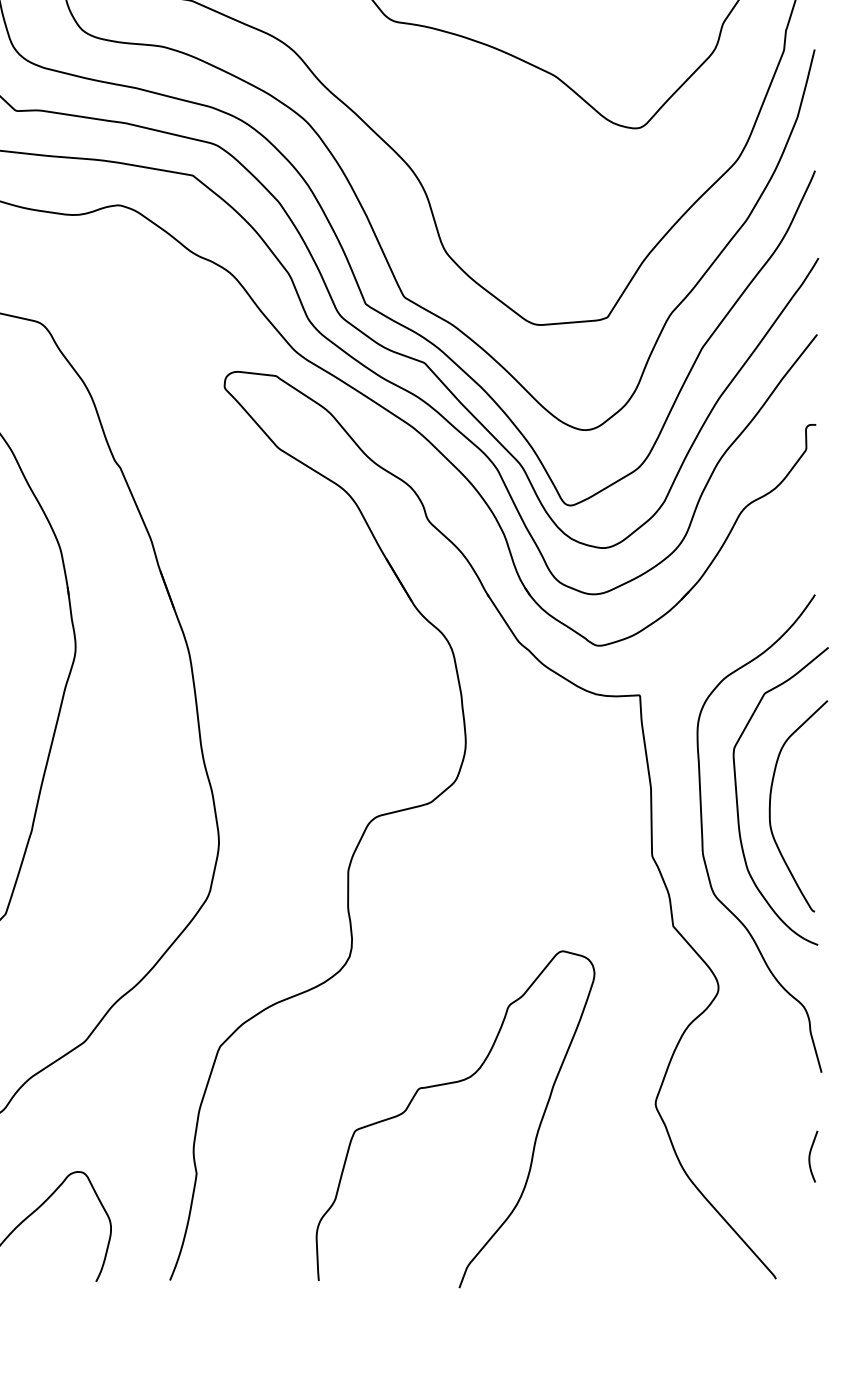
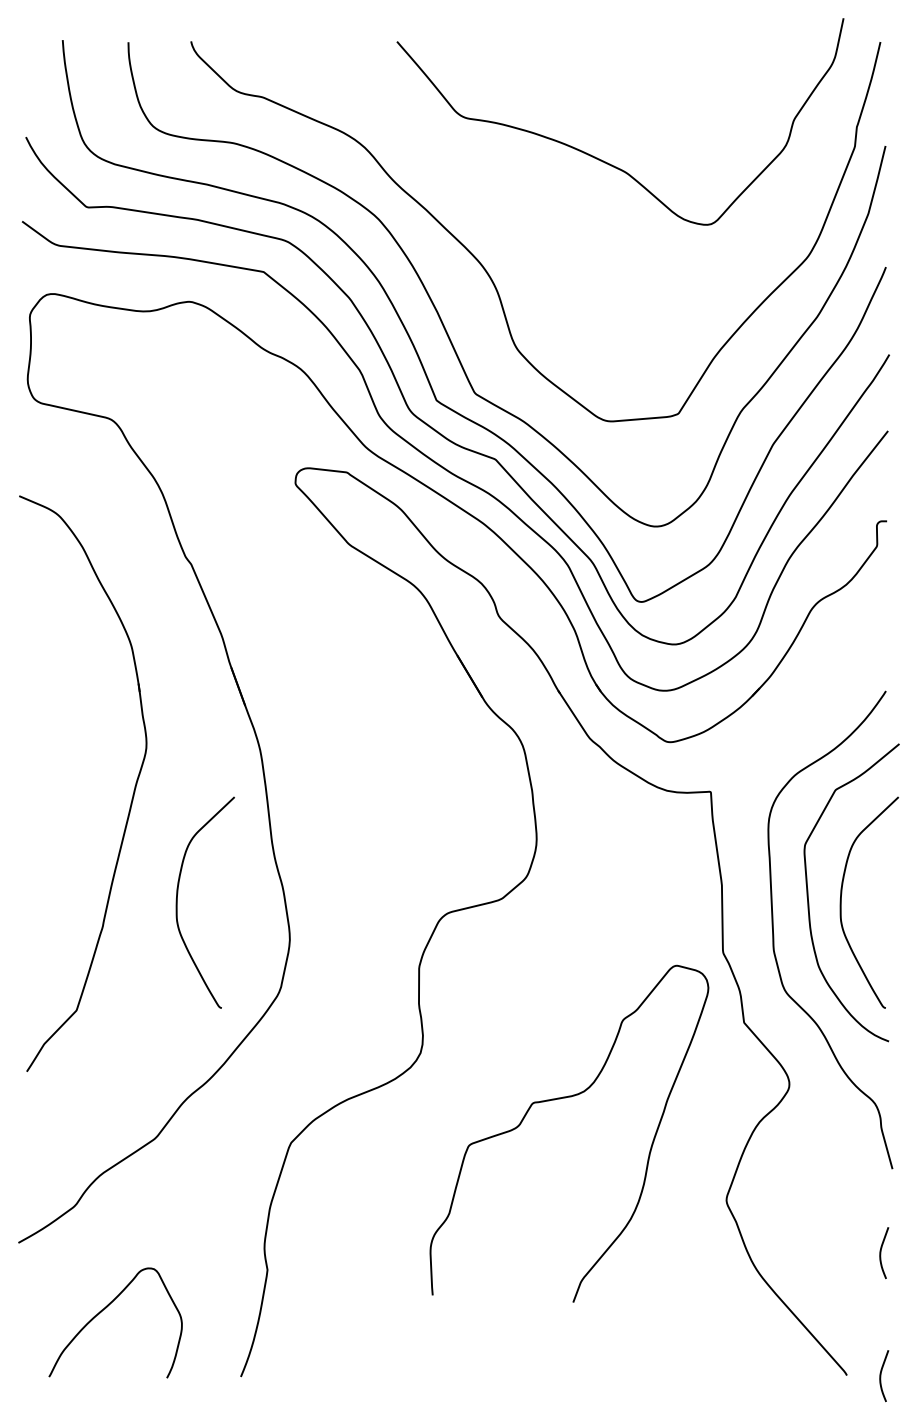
curve: (106, 806) -> (177, 902), added
curve: (446, 1085) -> (560, 1099), moved
curve: (810, 1280) -> (881, 1376), added

